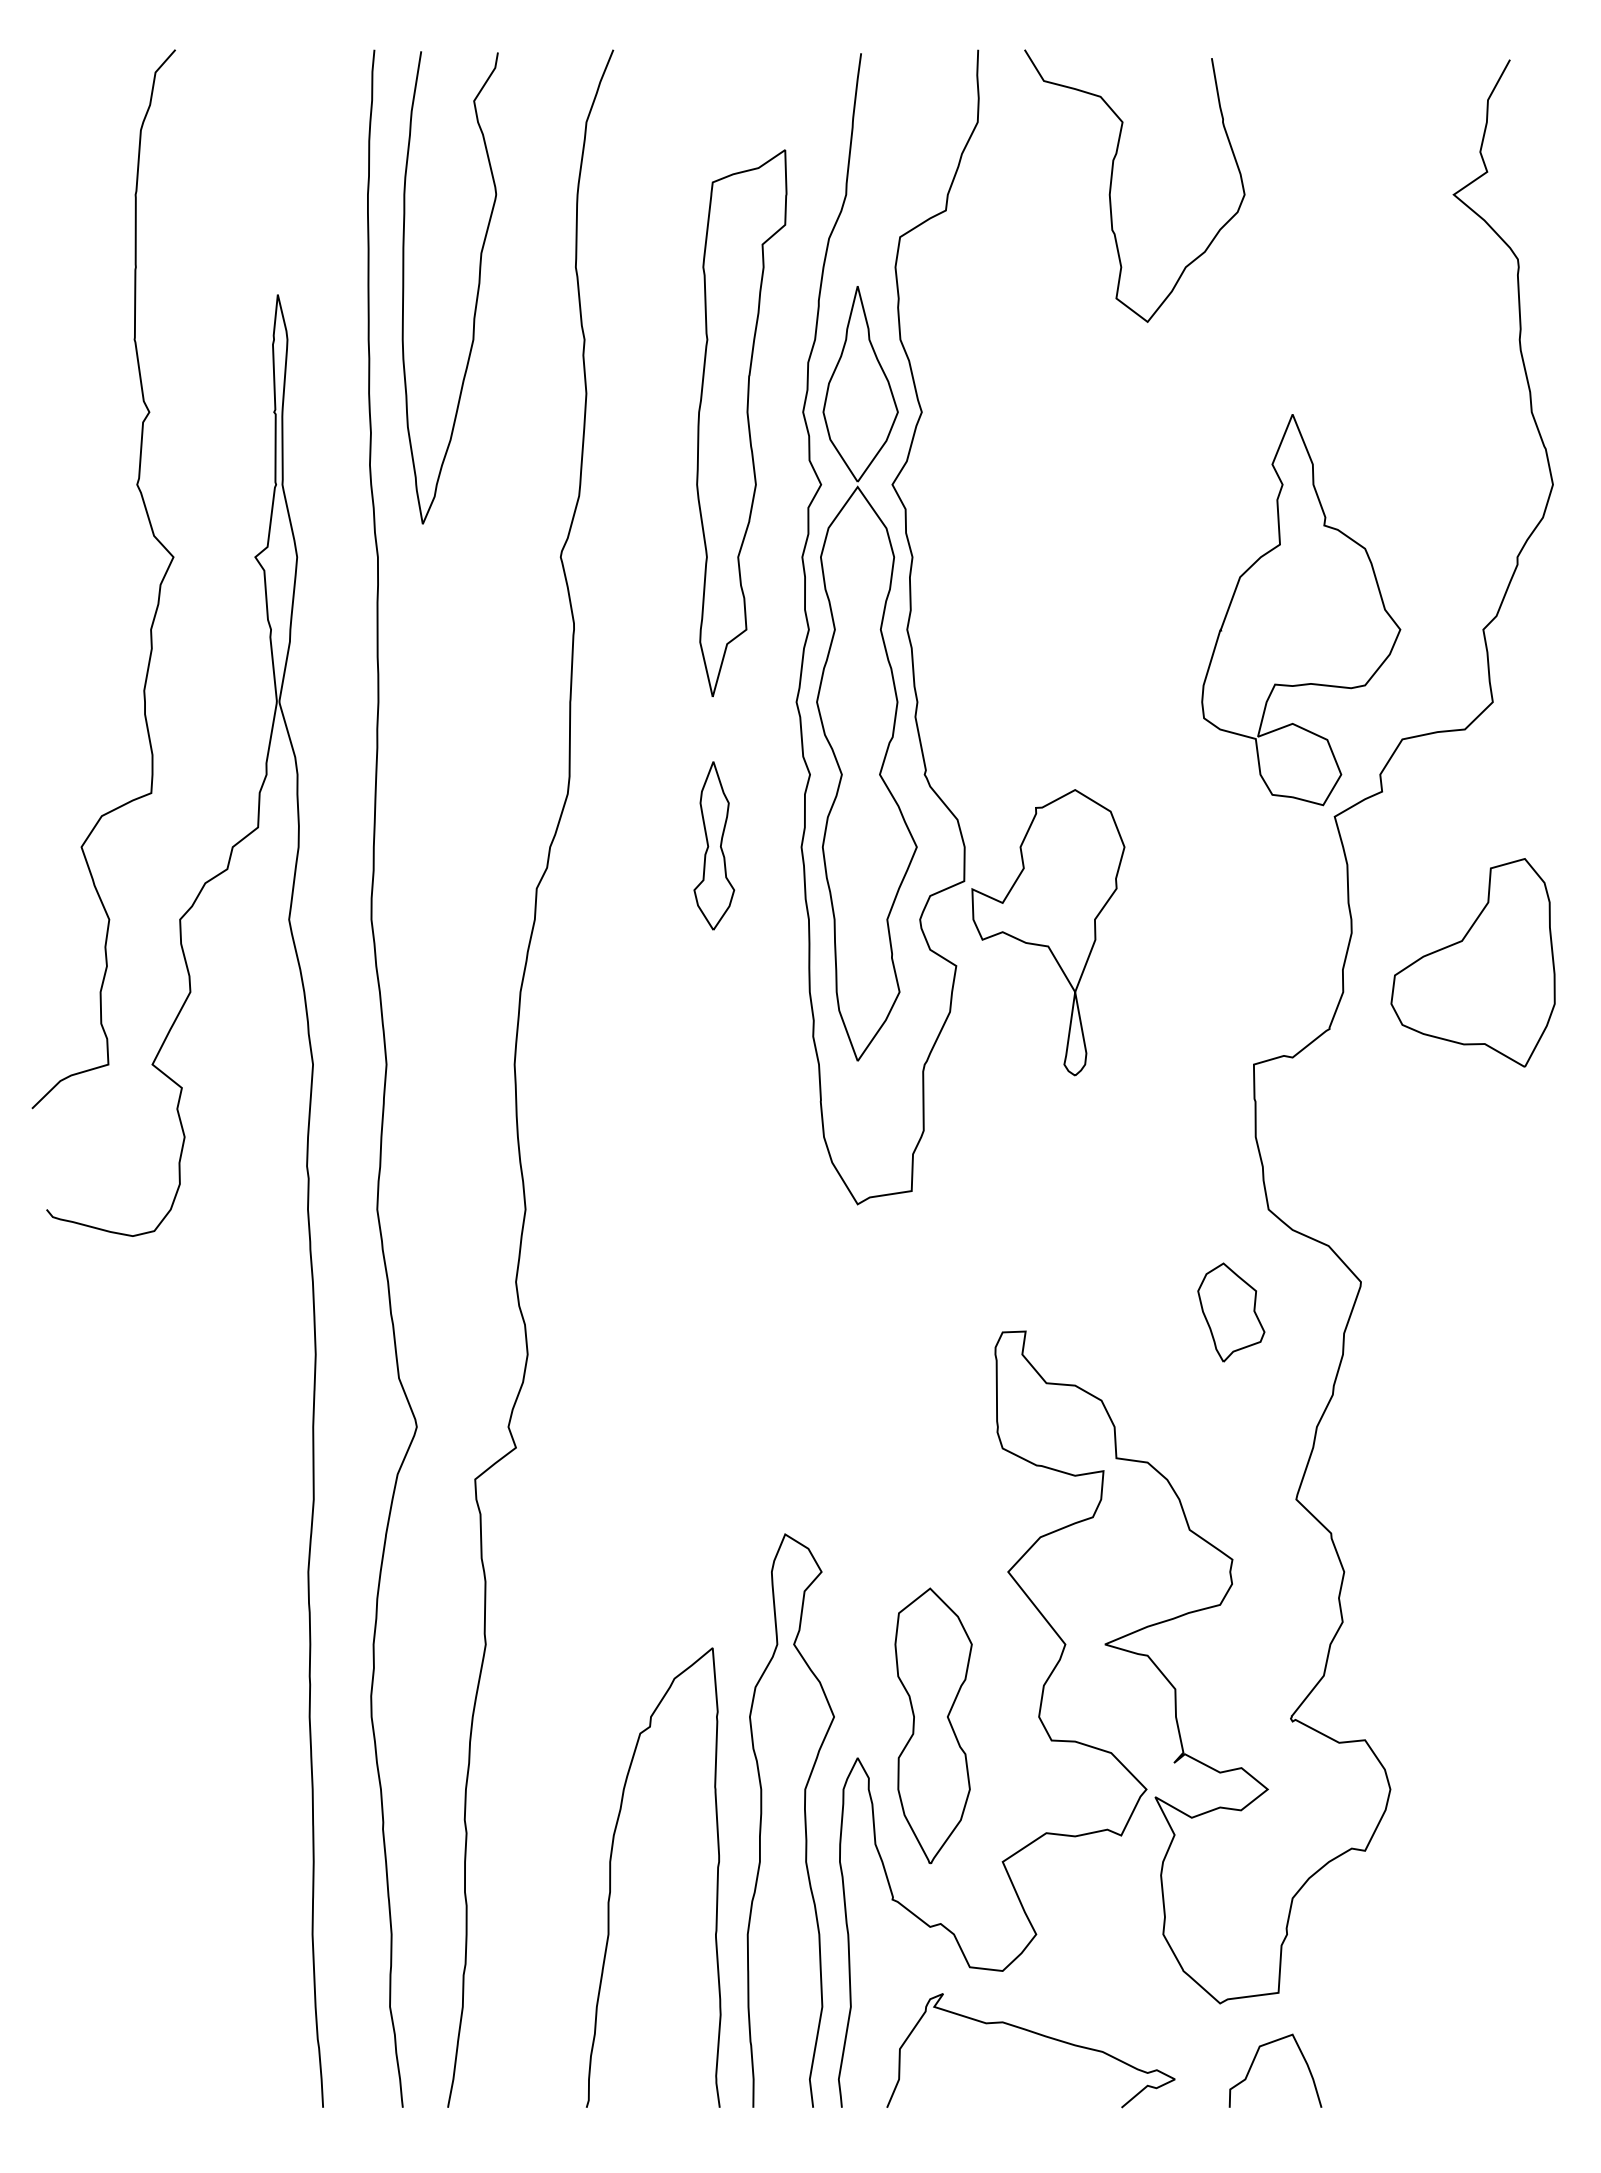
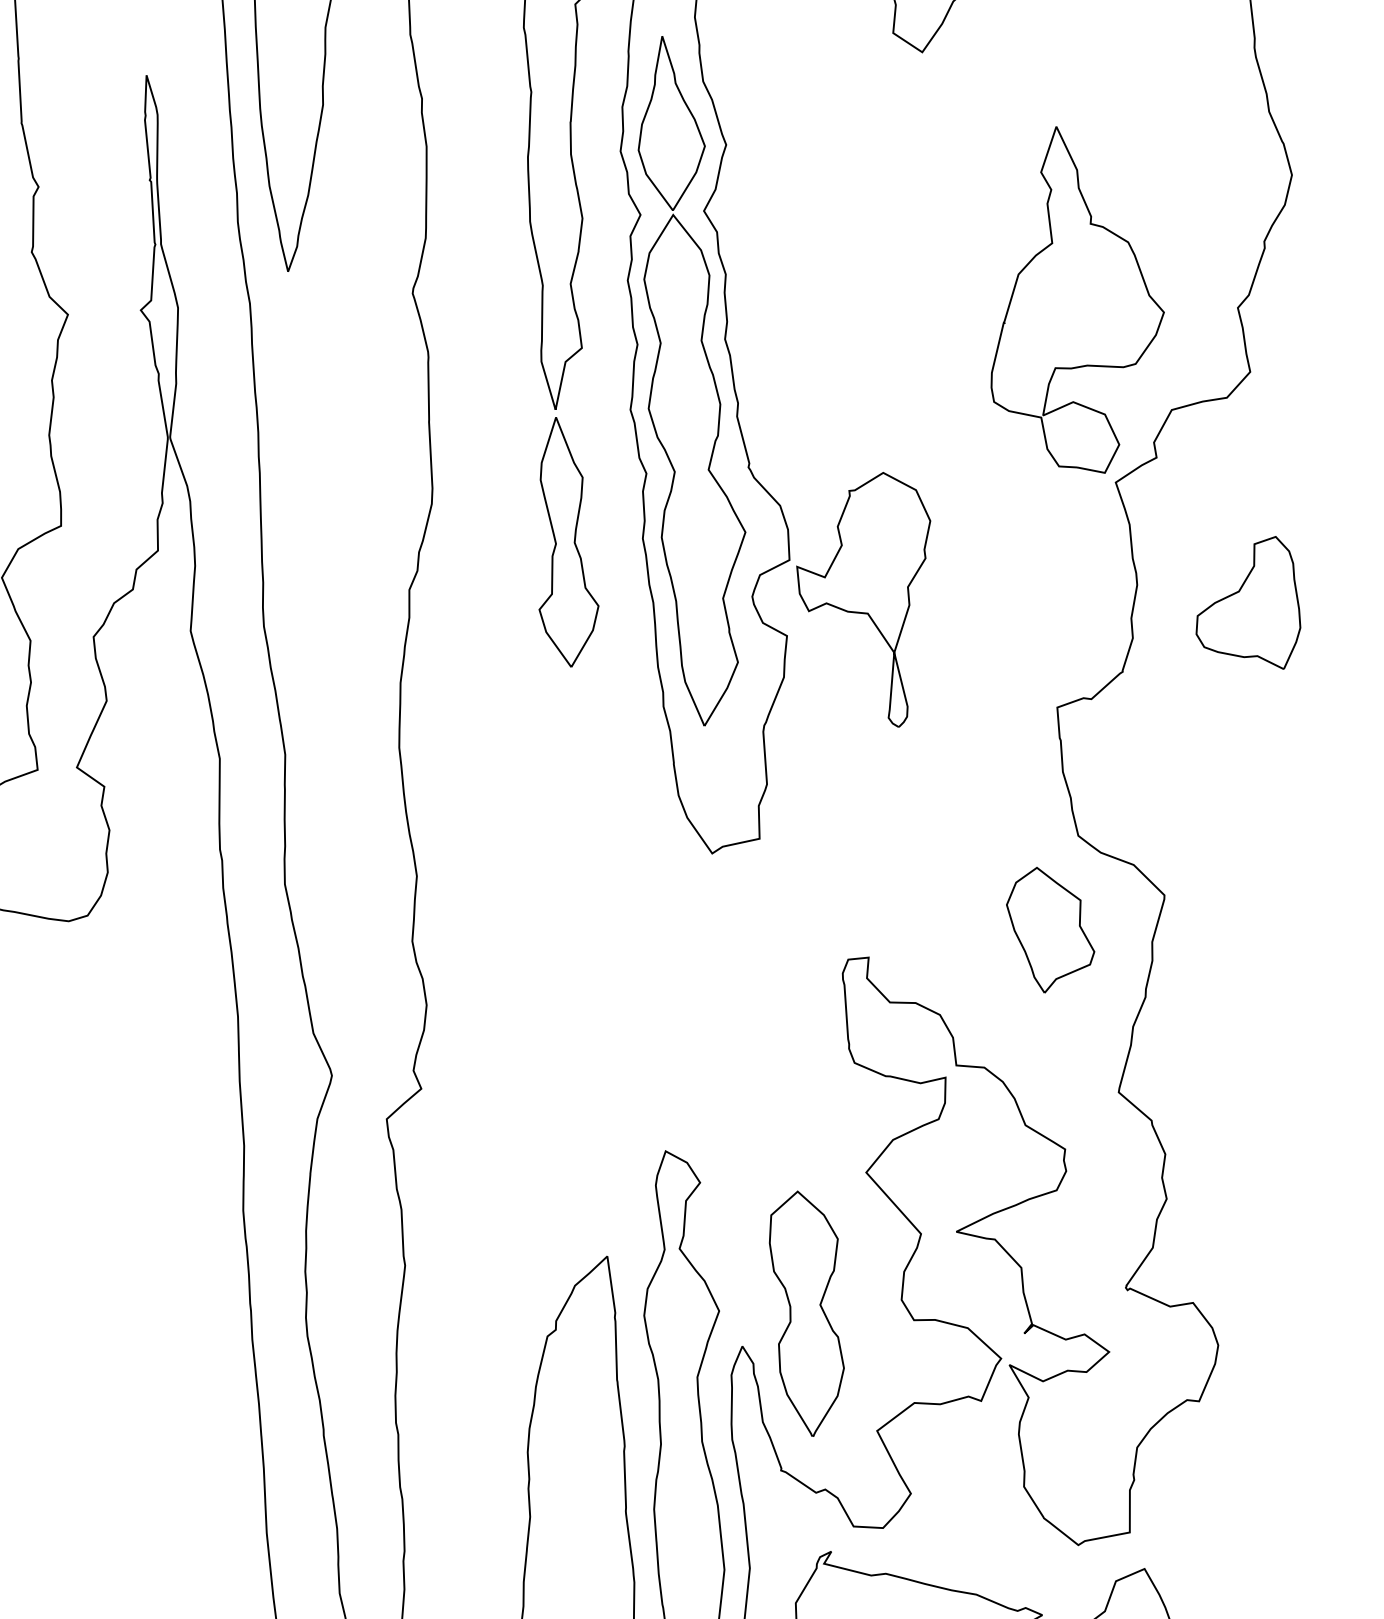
part: (714, 845) -> (565, 541), size x1.67
part: (1472, 962) -> (1246, 604), size x0.71
part: (1231, 1312) -> (1050, 929), size x1.43

